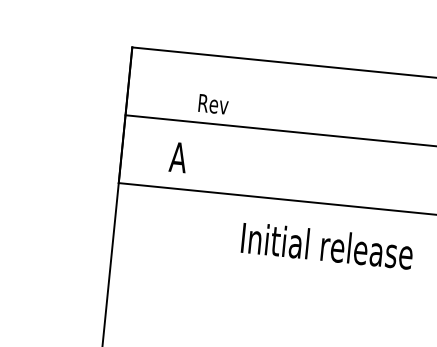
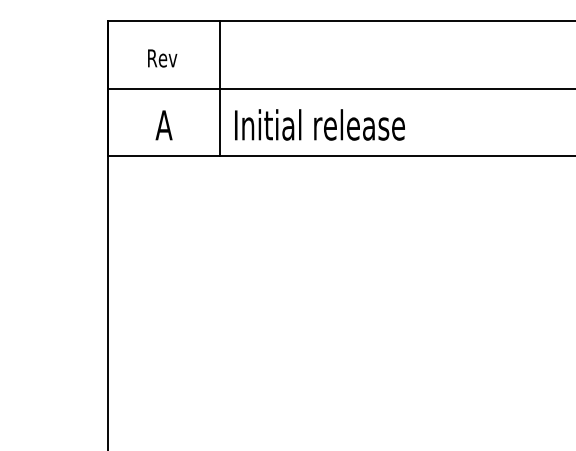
text: (213, 104) -> (162, 58), moved
line: (238, 126) -> (220, 88), added
text: (327, 245) -> (319, 124), moved

